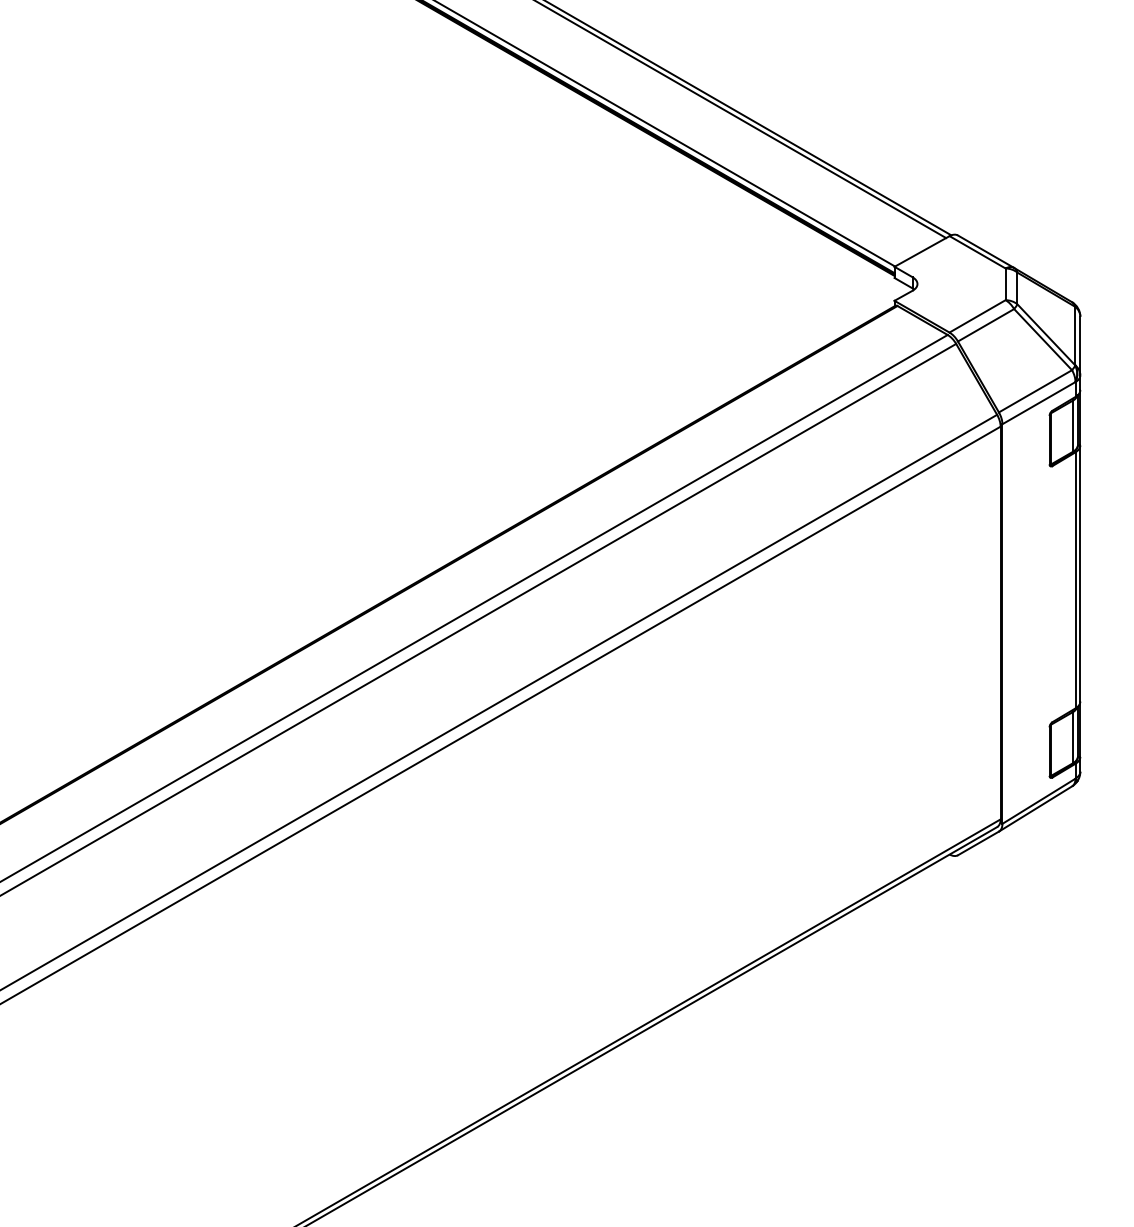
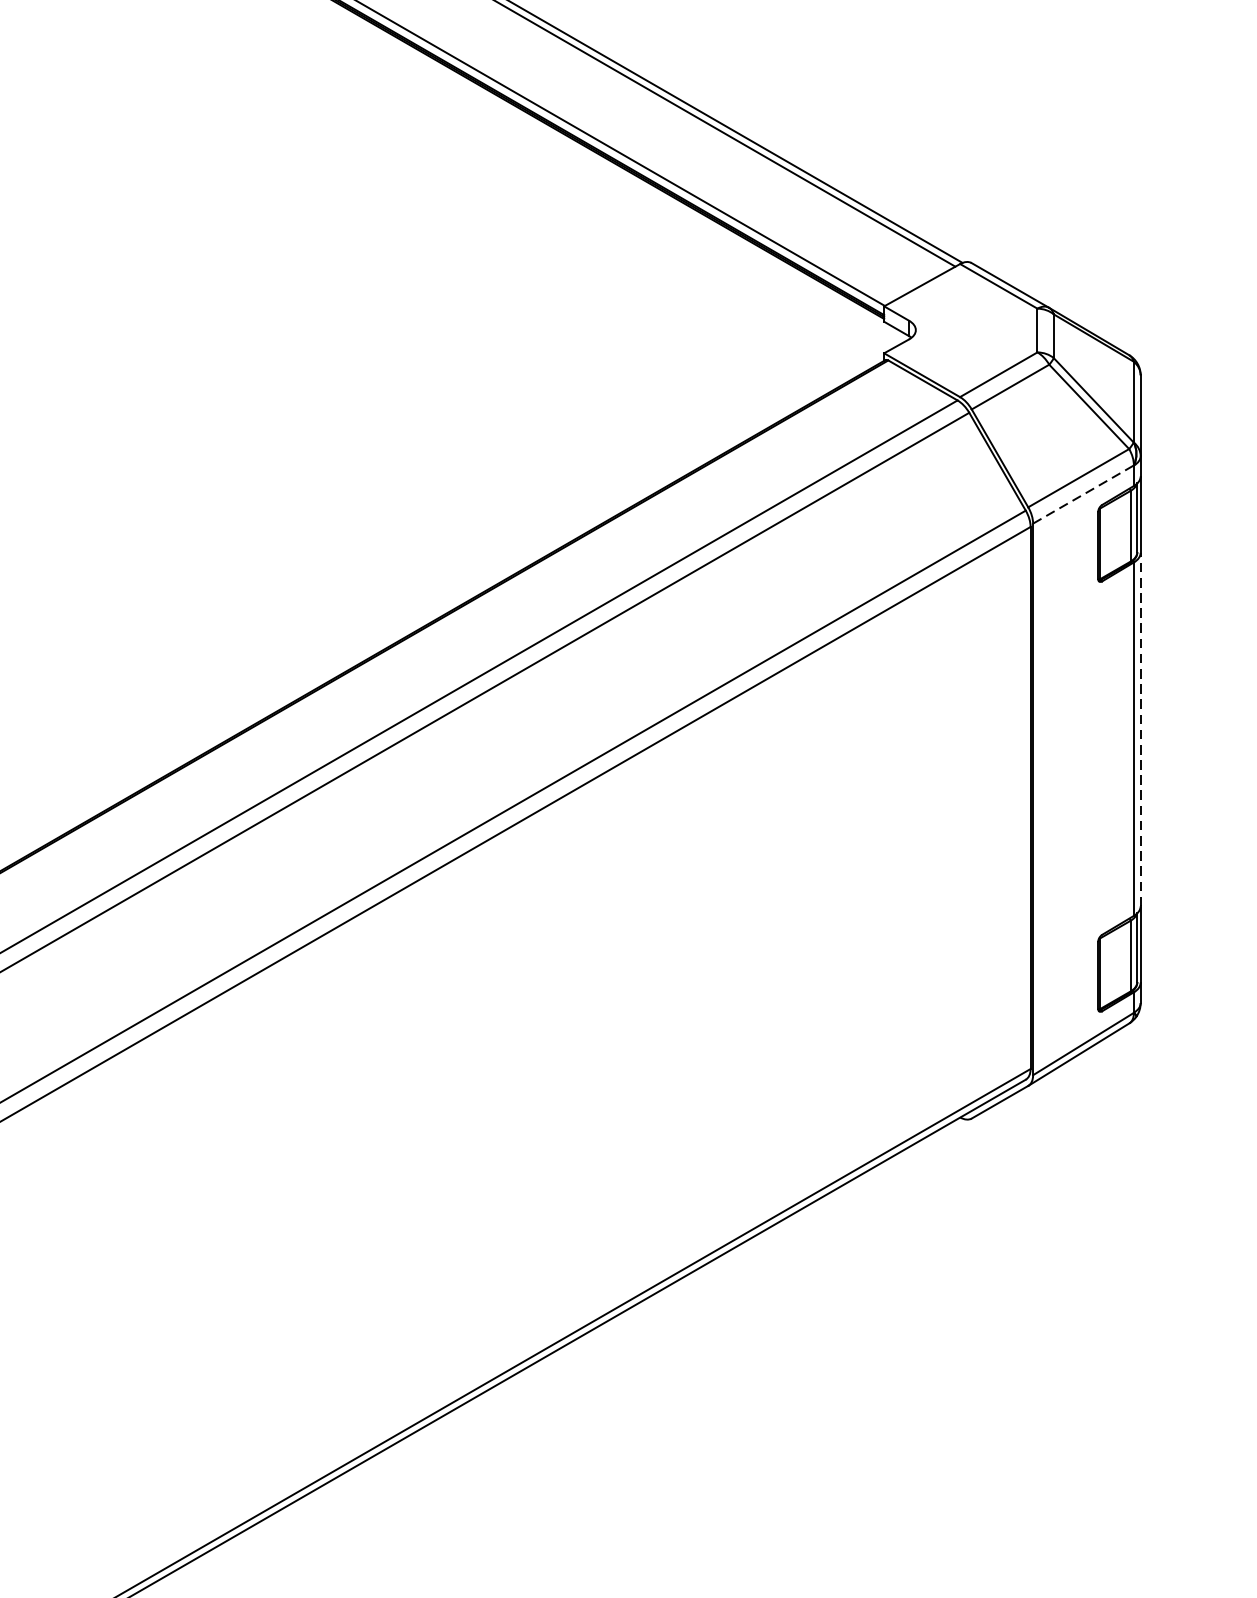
line: (1039, 402) -> (1084, 493), solid -> dashed
line: (1080, 573) -> (1140, 729), solid -> dashed

